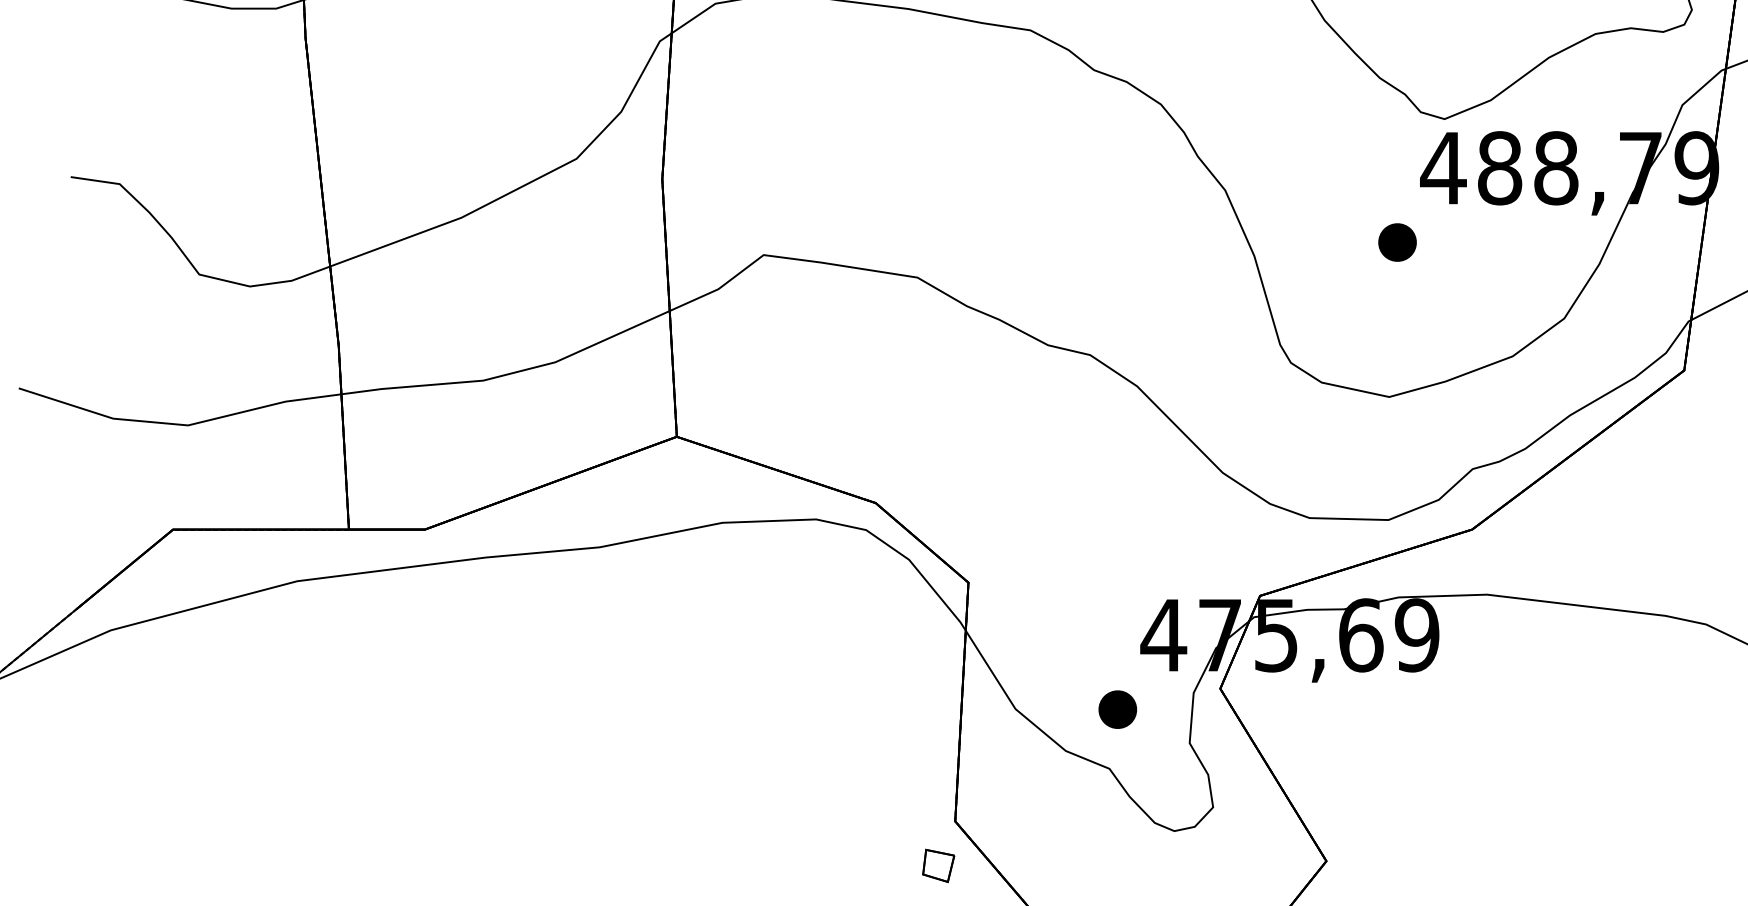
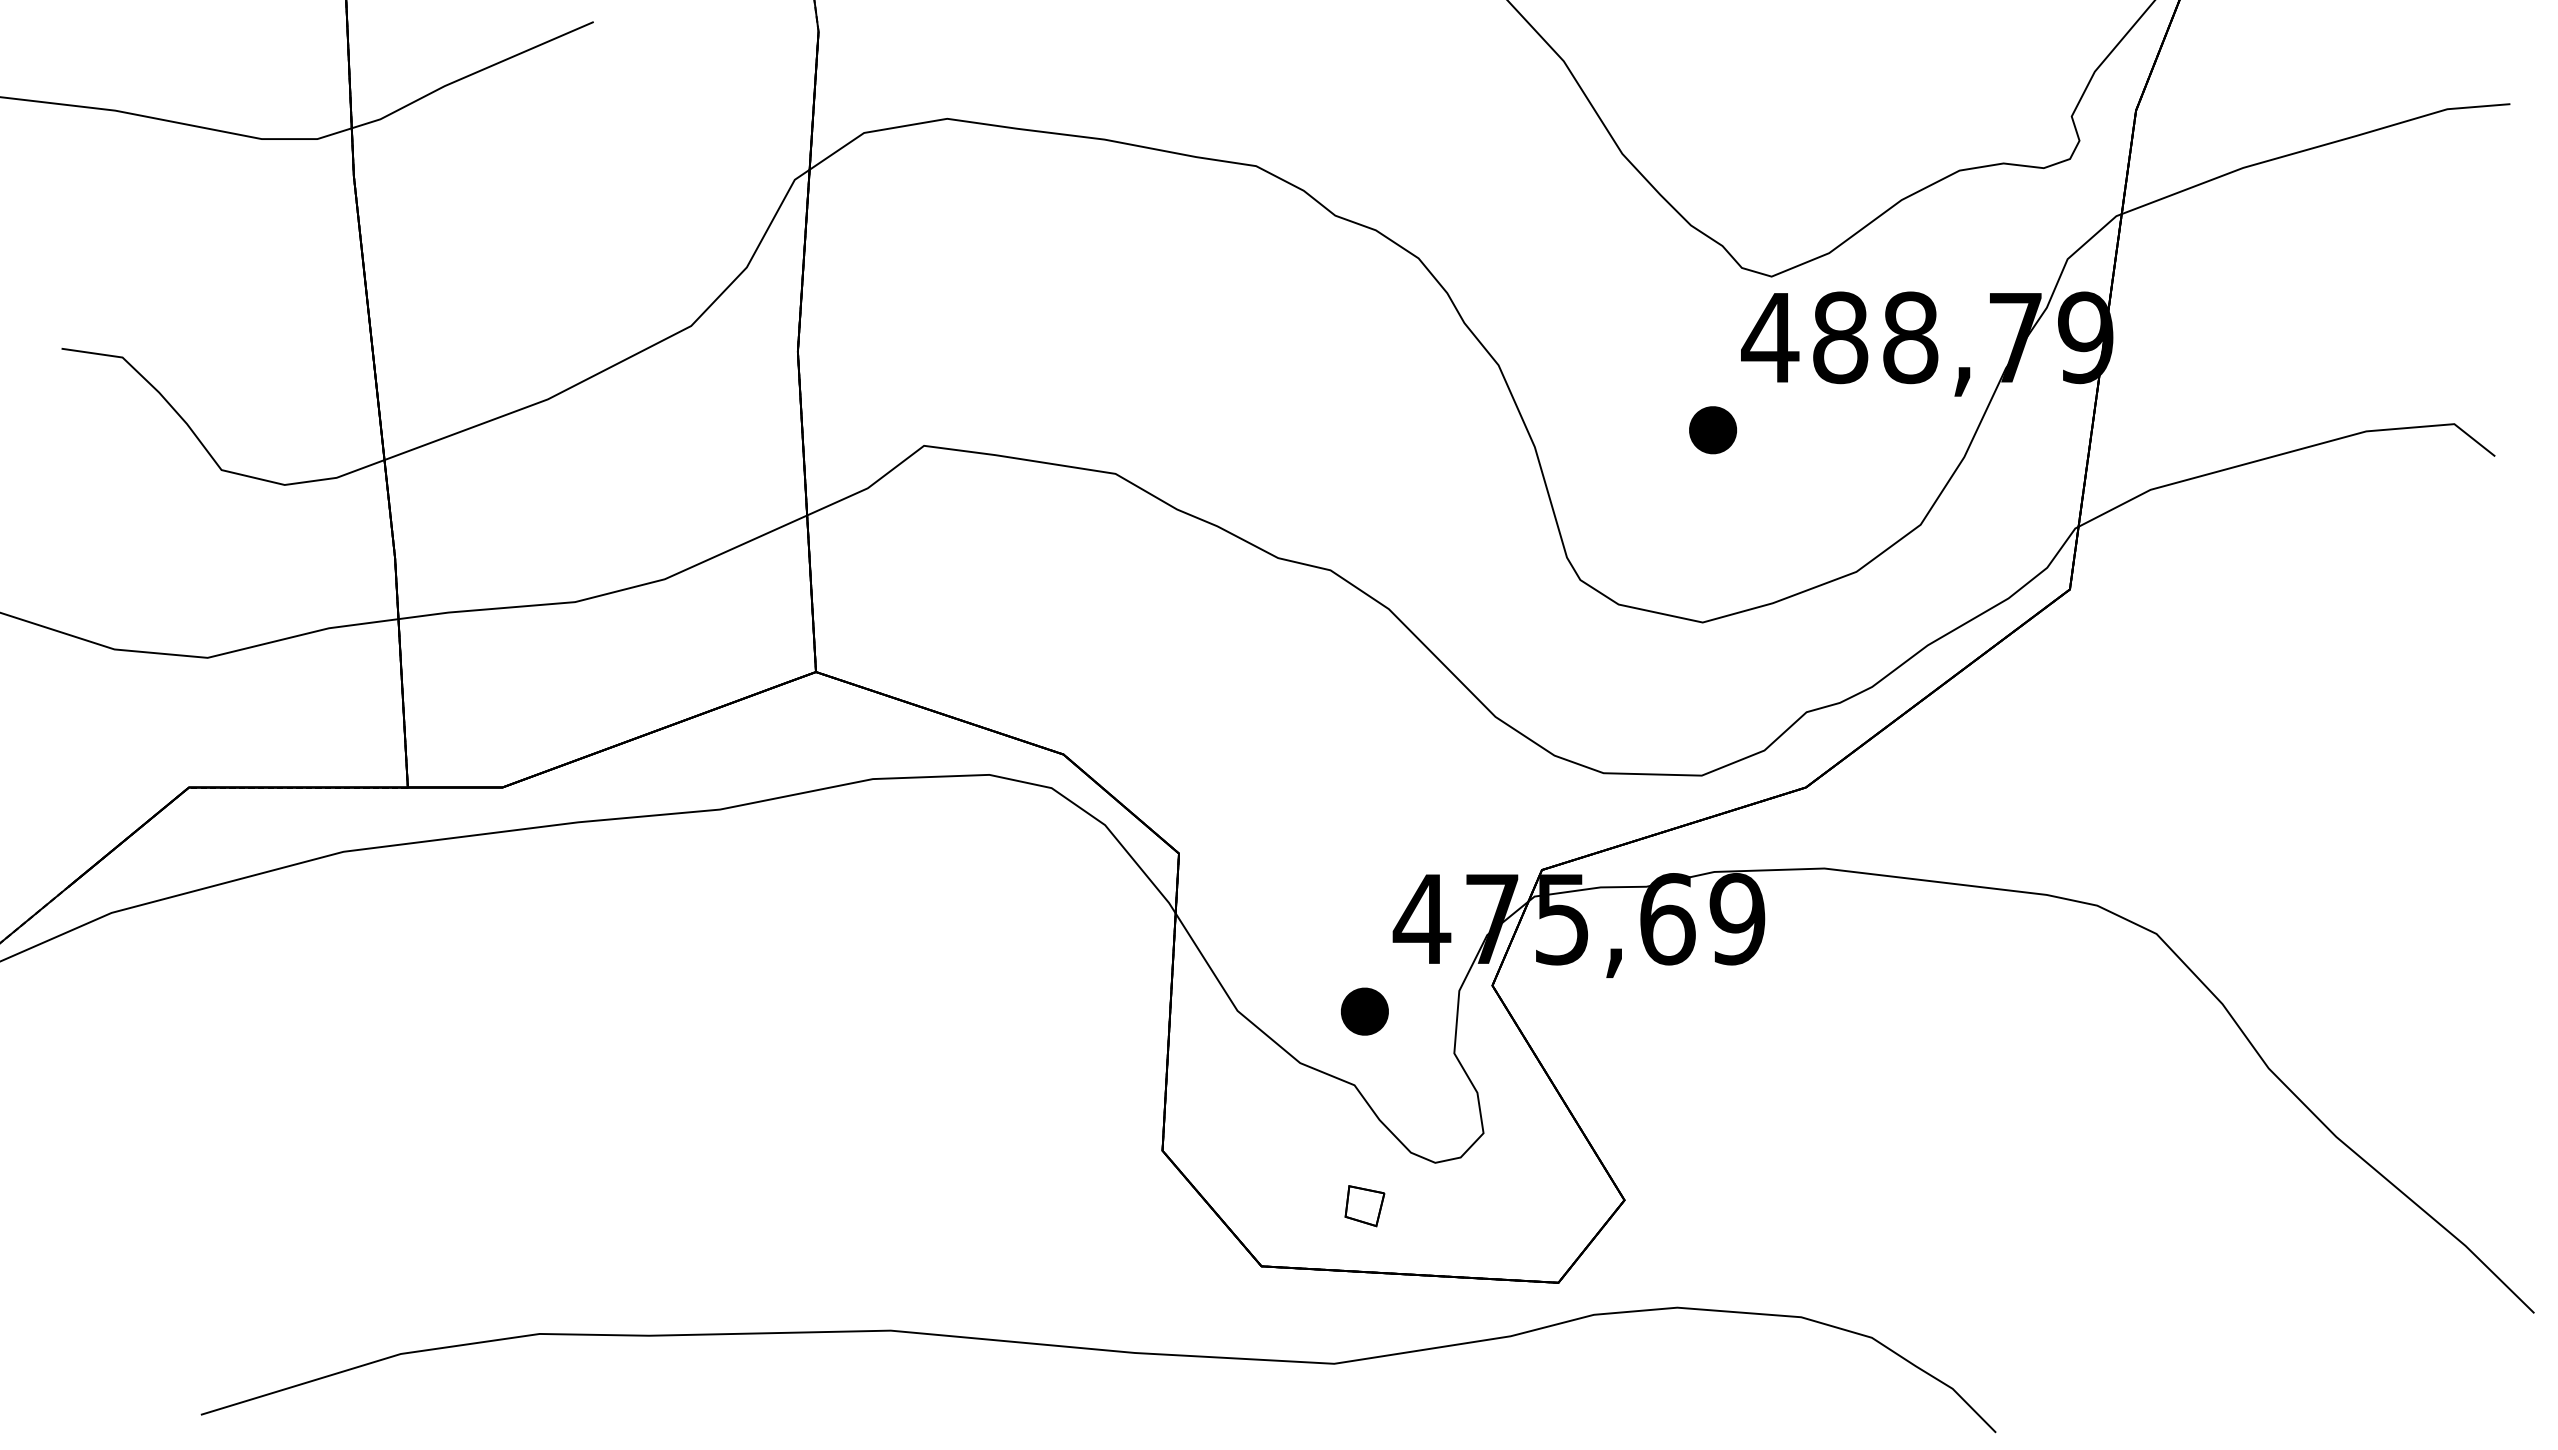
part: (938, 866) -> (1364, 1206), moved

